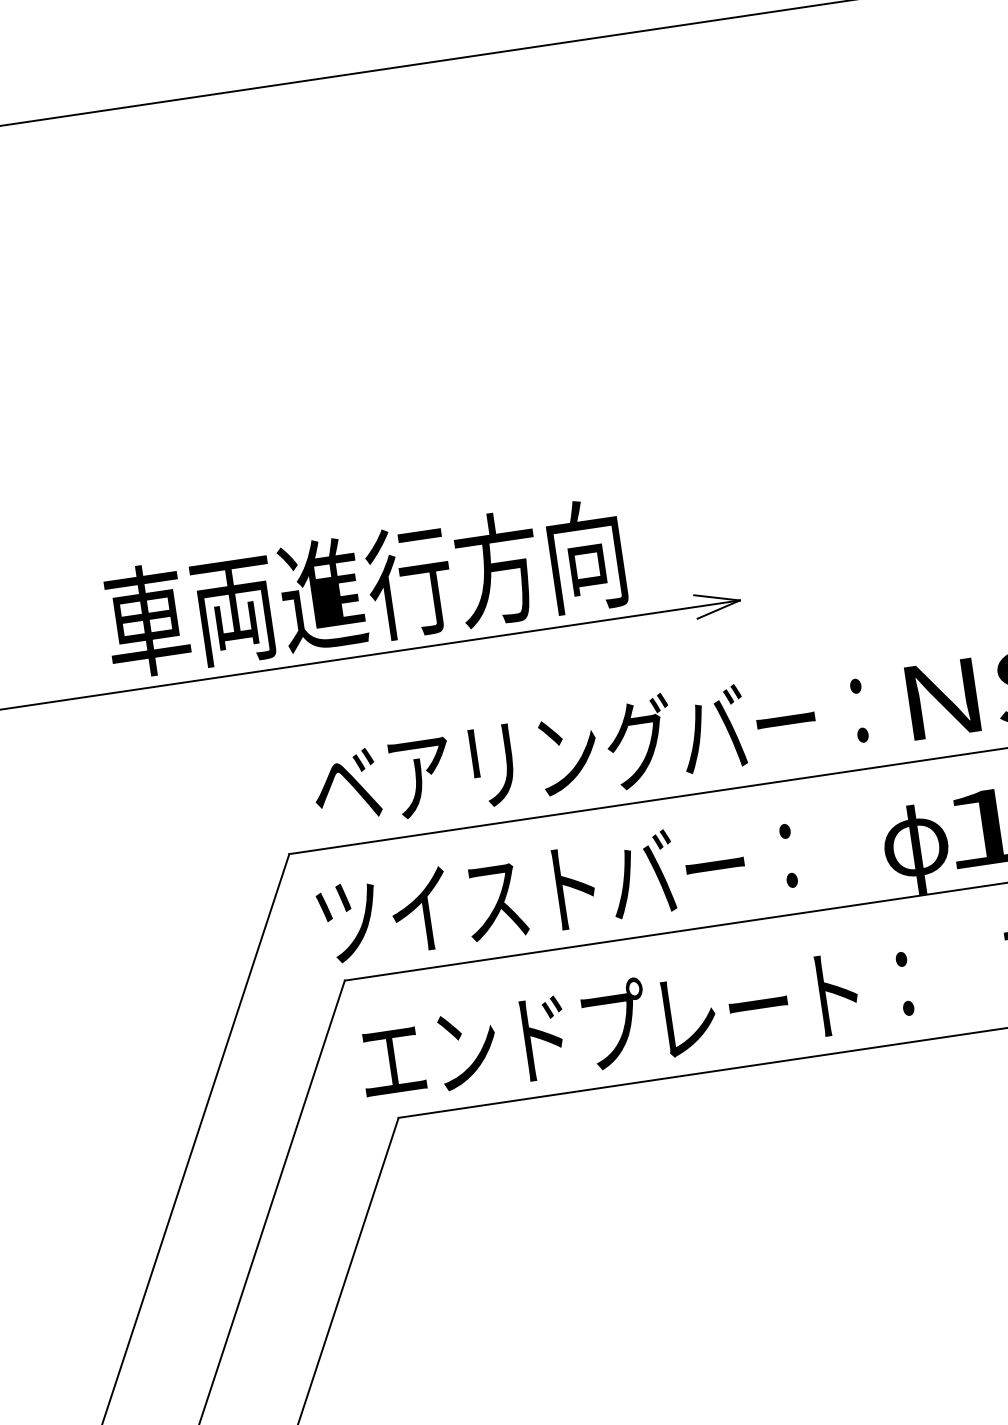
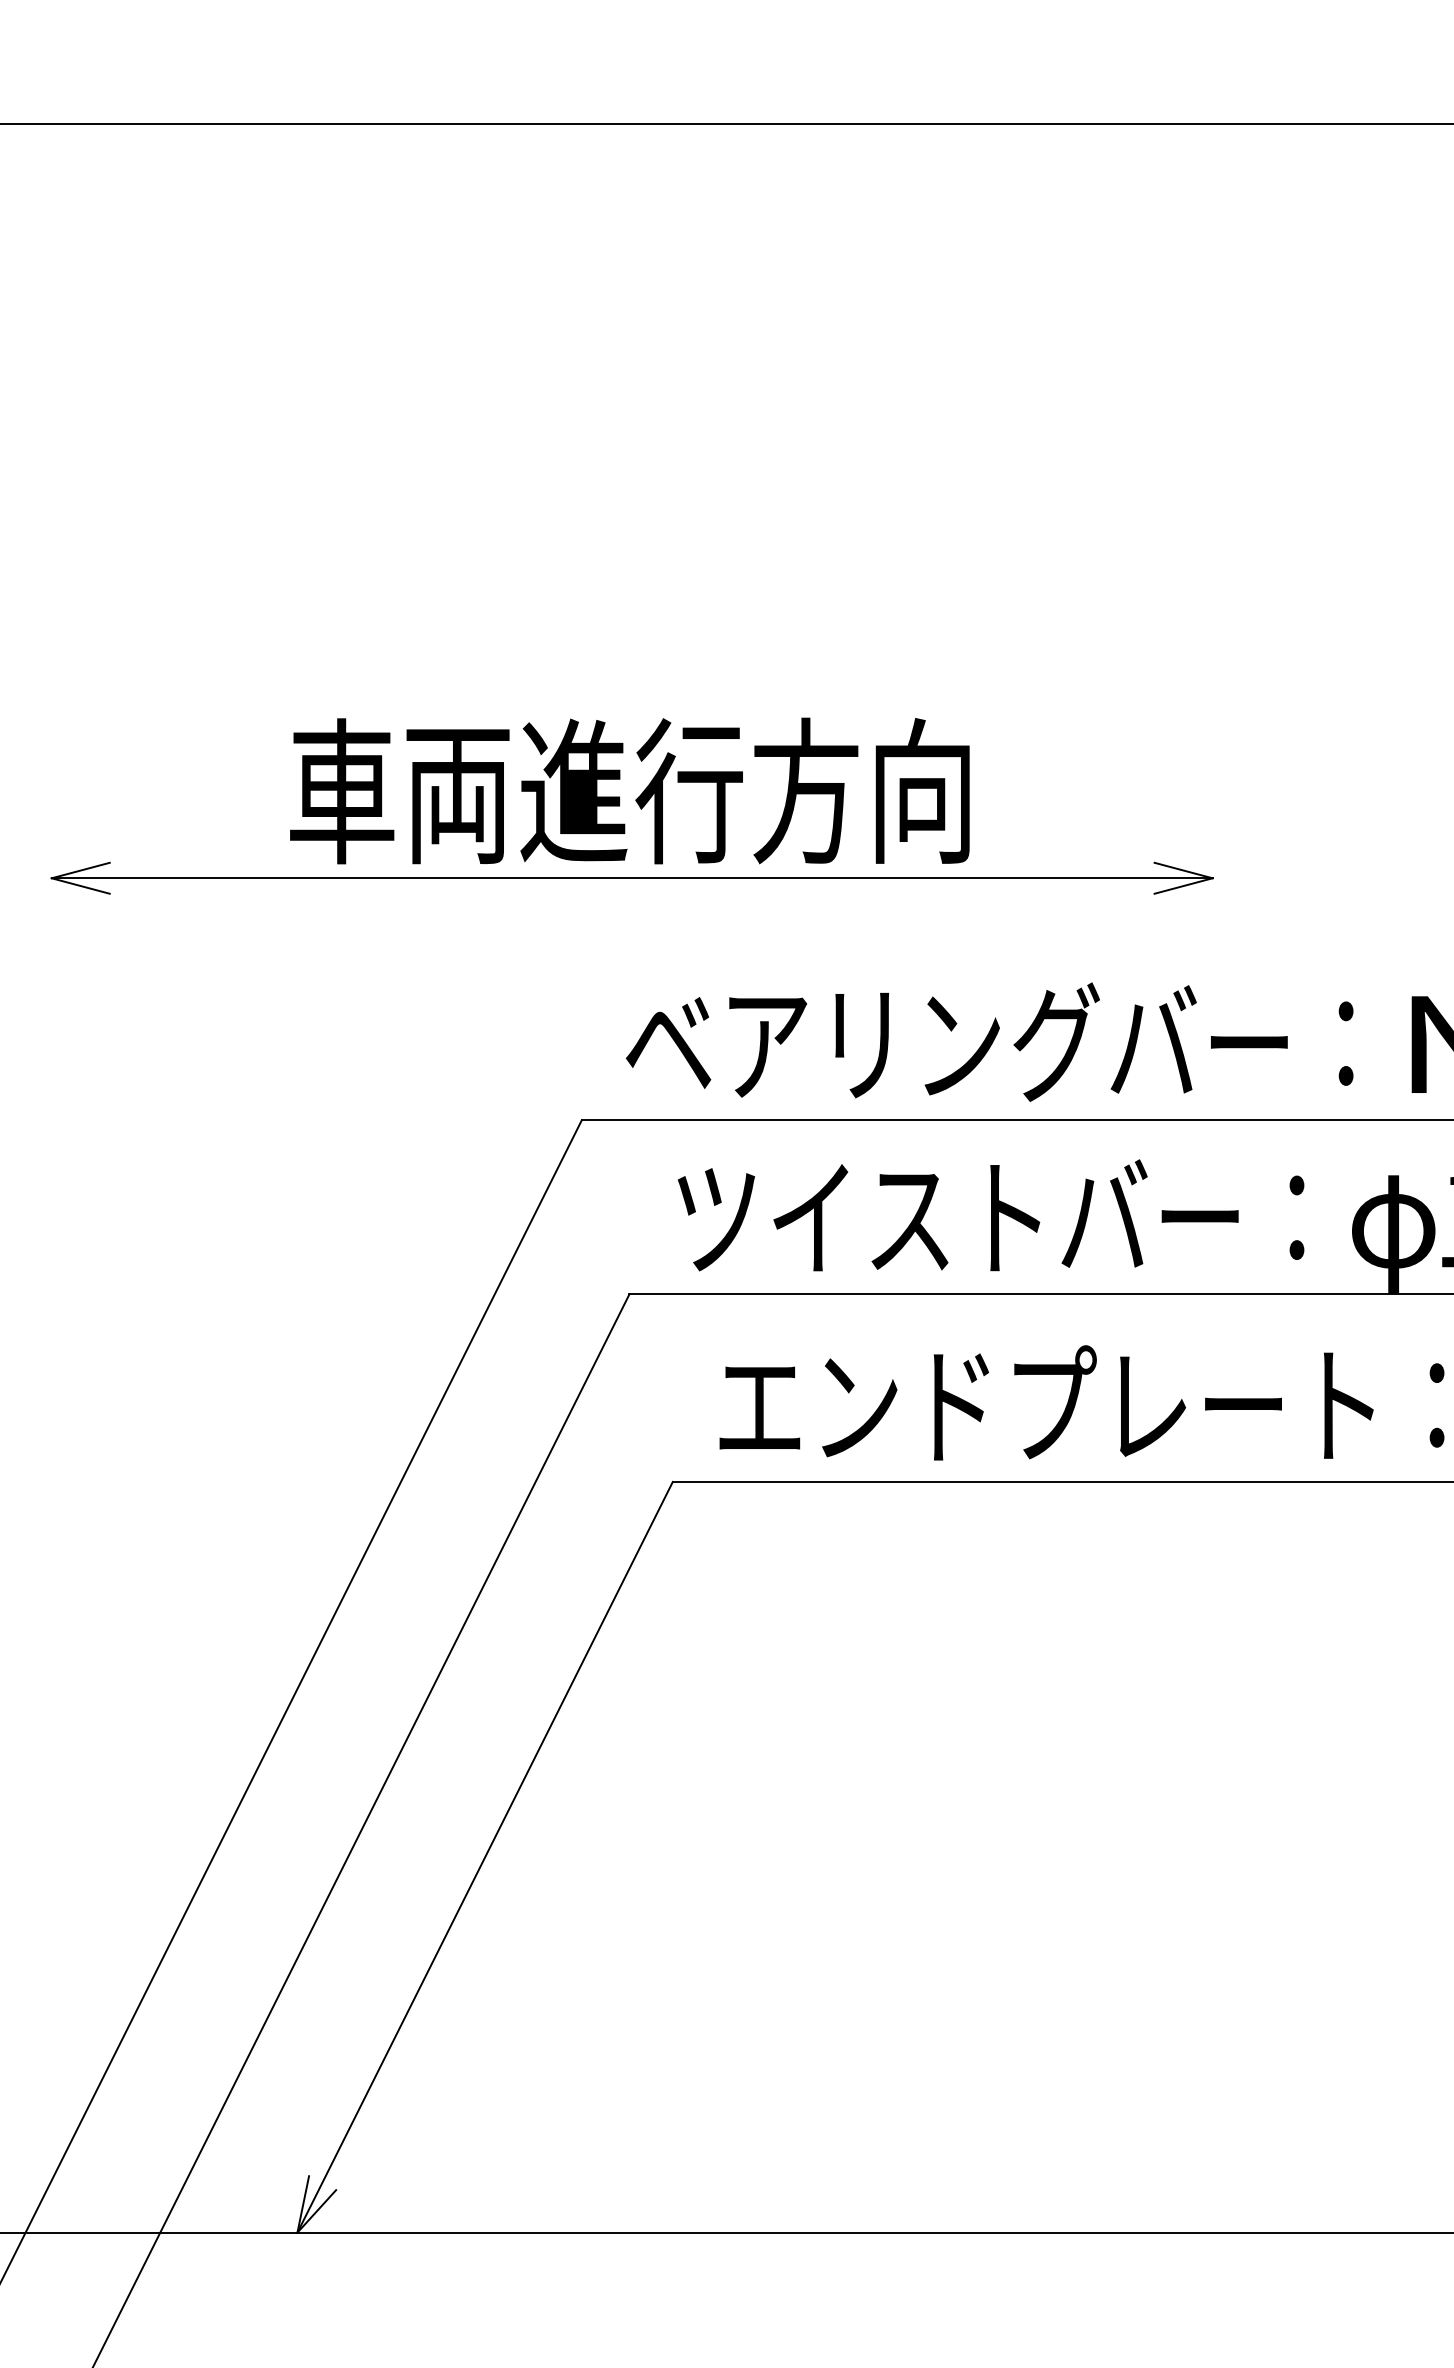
text: (364, 588) -> (629, 790), moved
text: (557, 888) -> (991, 1215), moved
text: (635, 1021) -> (1081, 1402), moved

